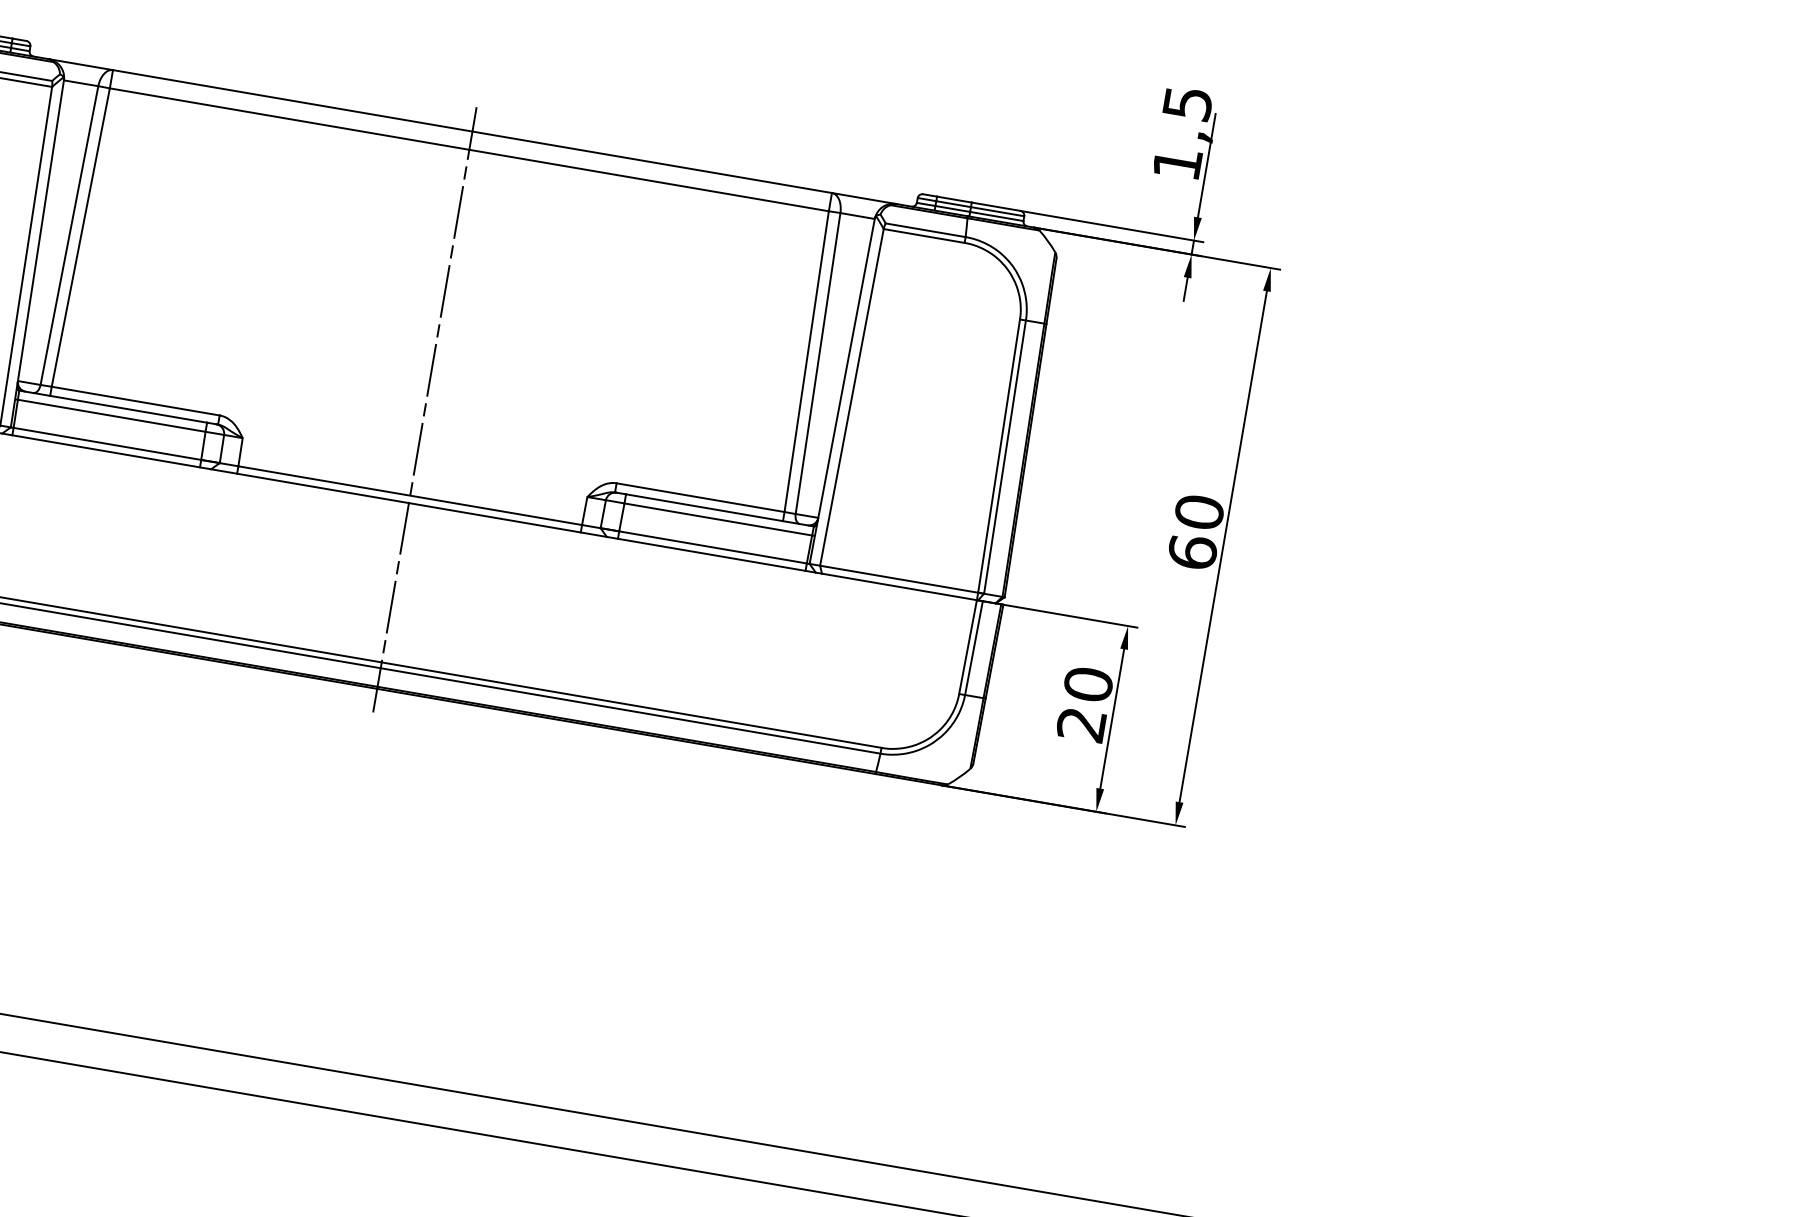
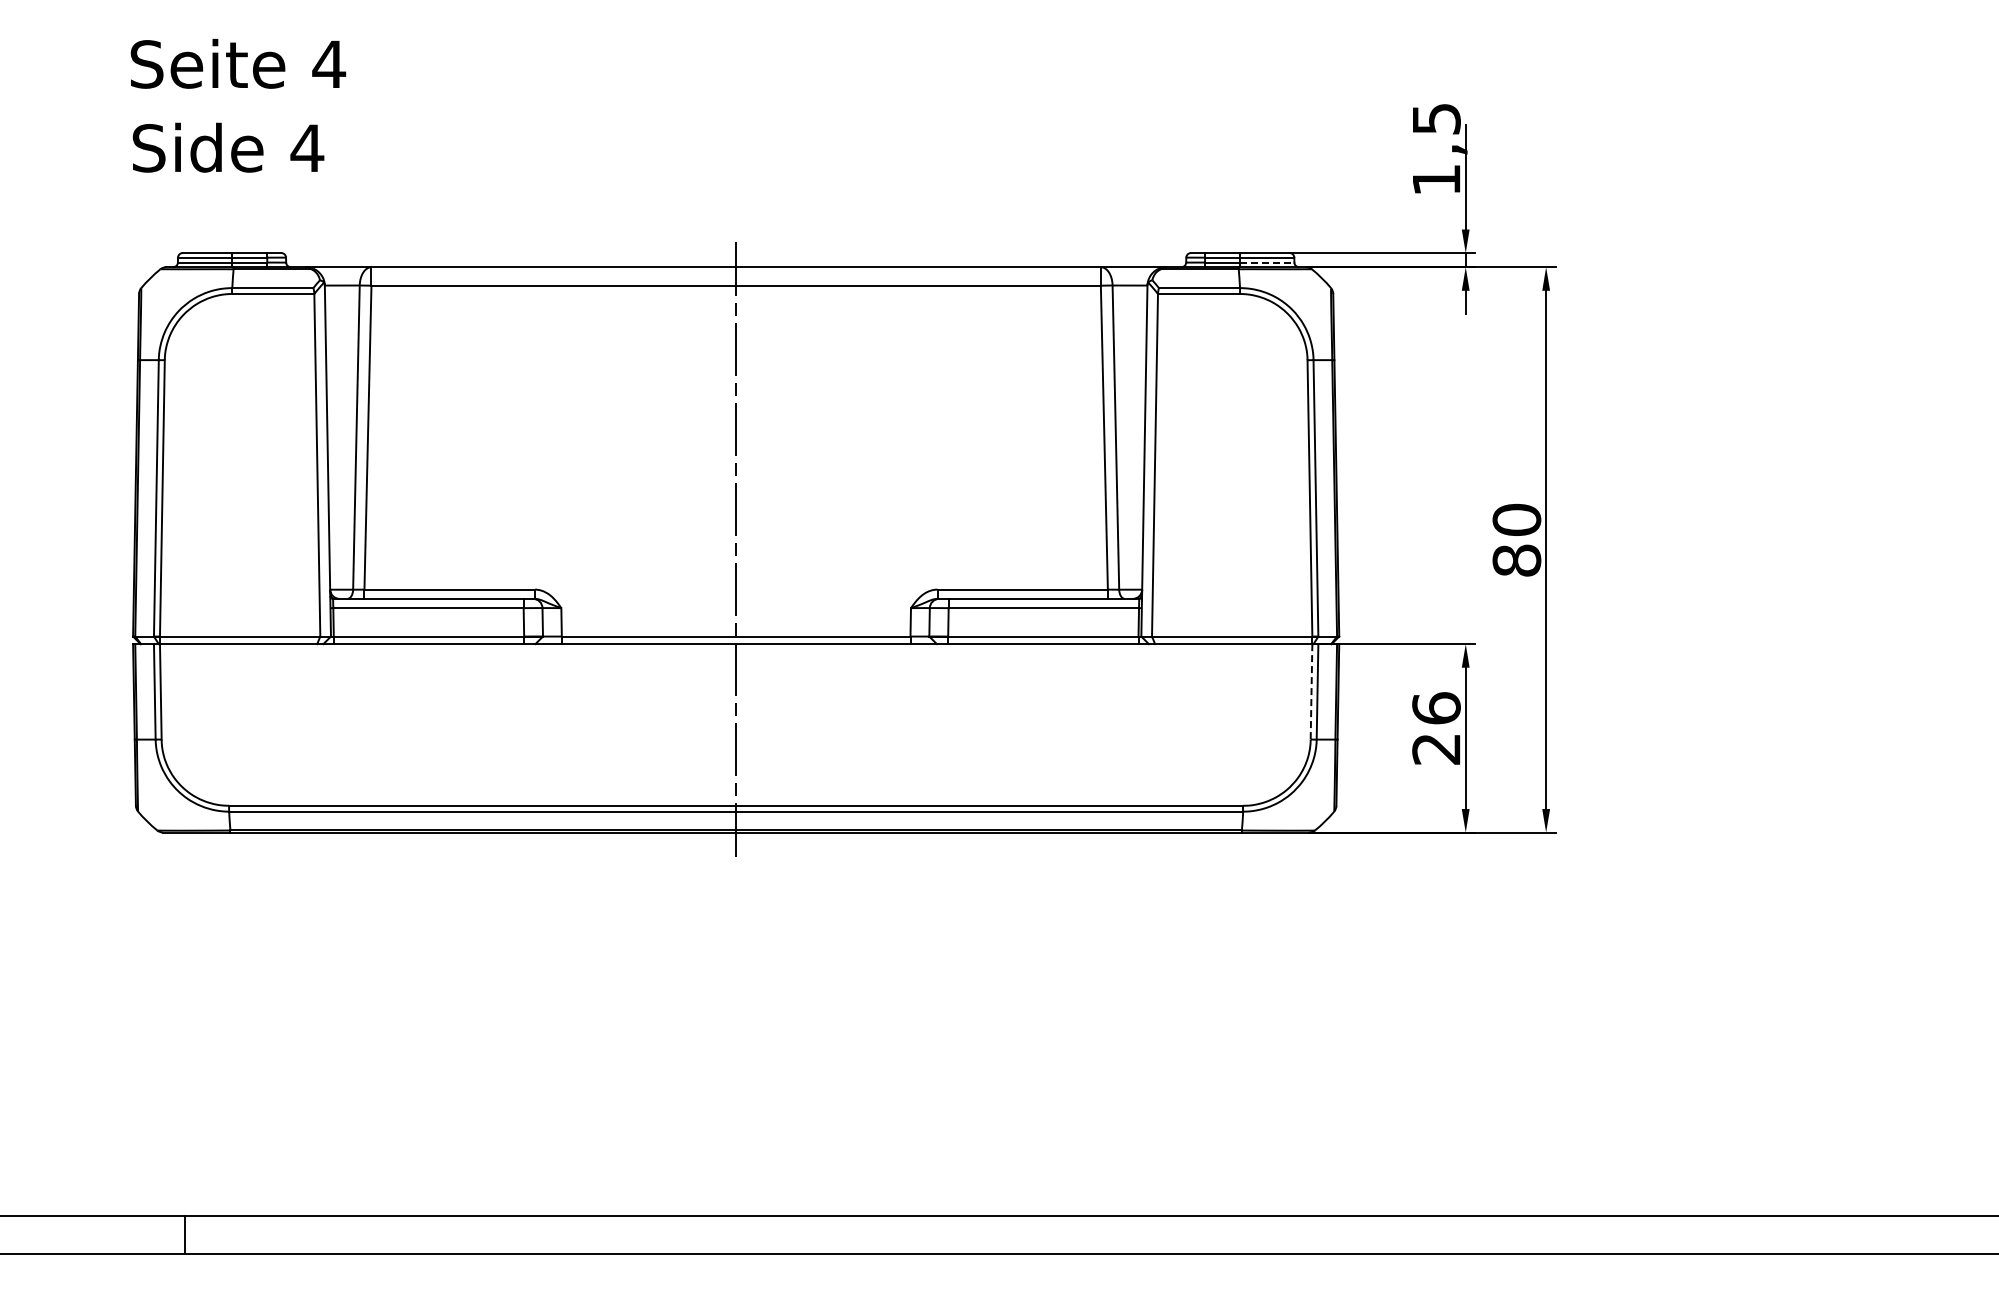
line: (996, 216) -> (1267, 262), solid -> dashed
text: (1192, 552) -> (1516, 560), 60 -> 80
line: (968, 646) -> (1311, 691), solid -> dashed
text: (1088, 684) -> (1436, 708), 20 -> 26

